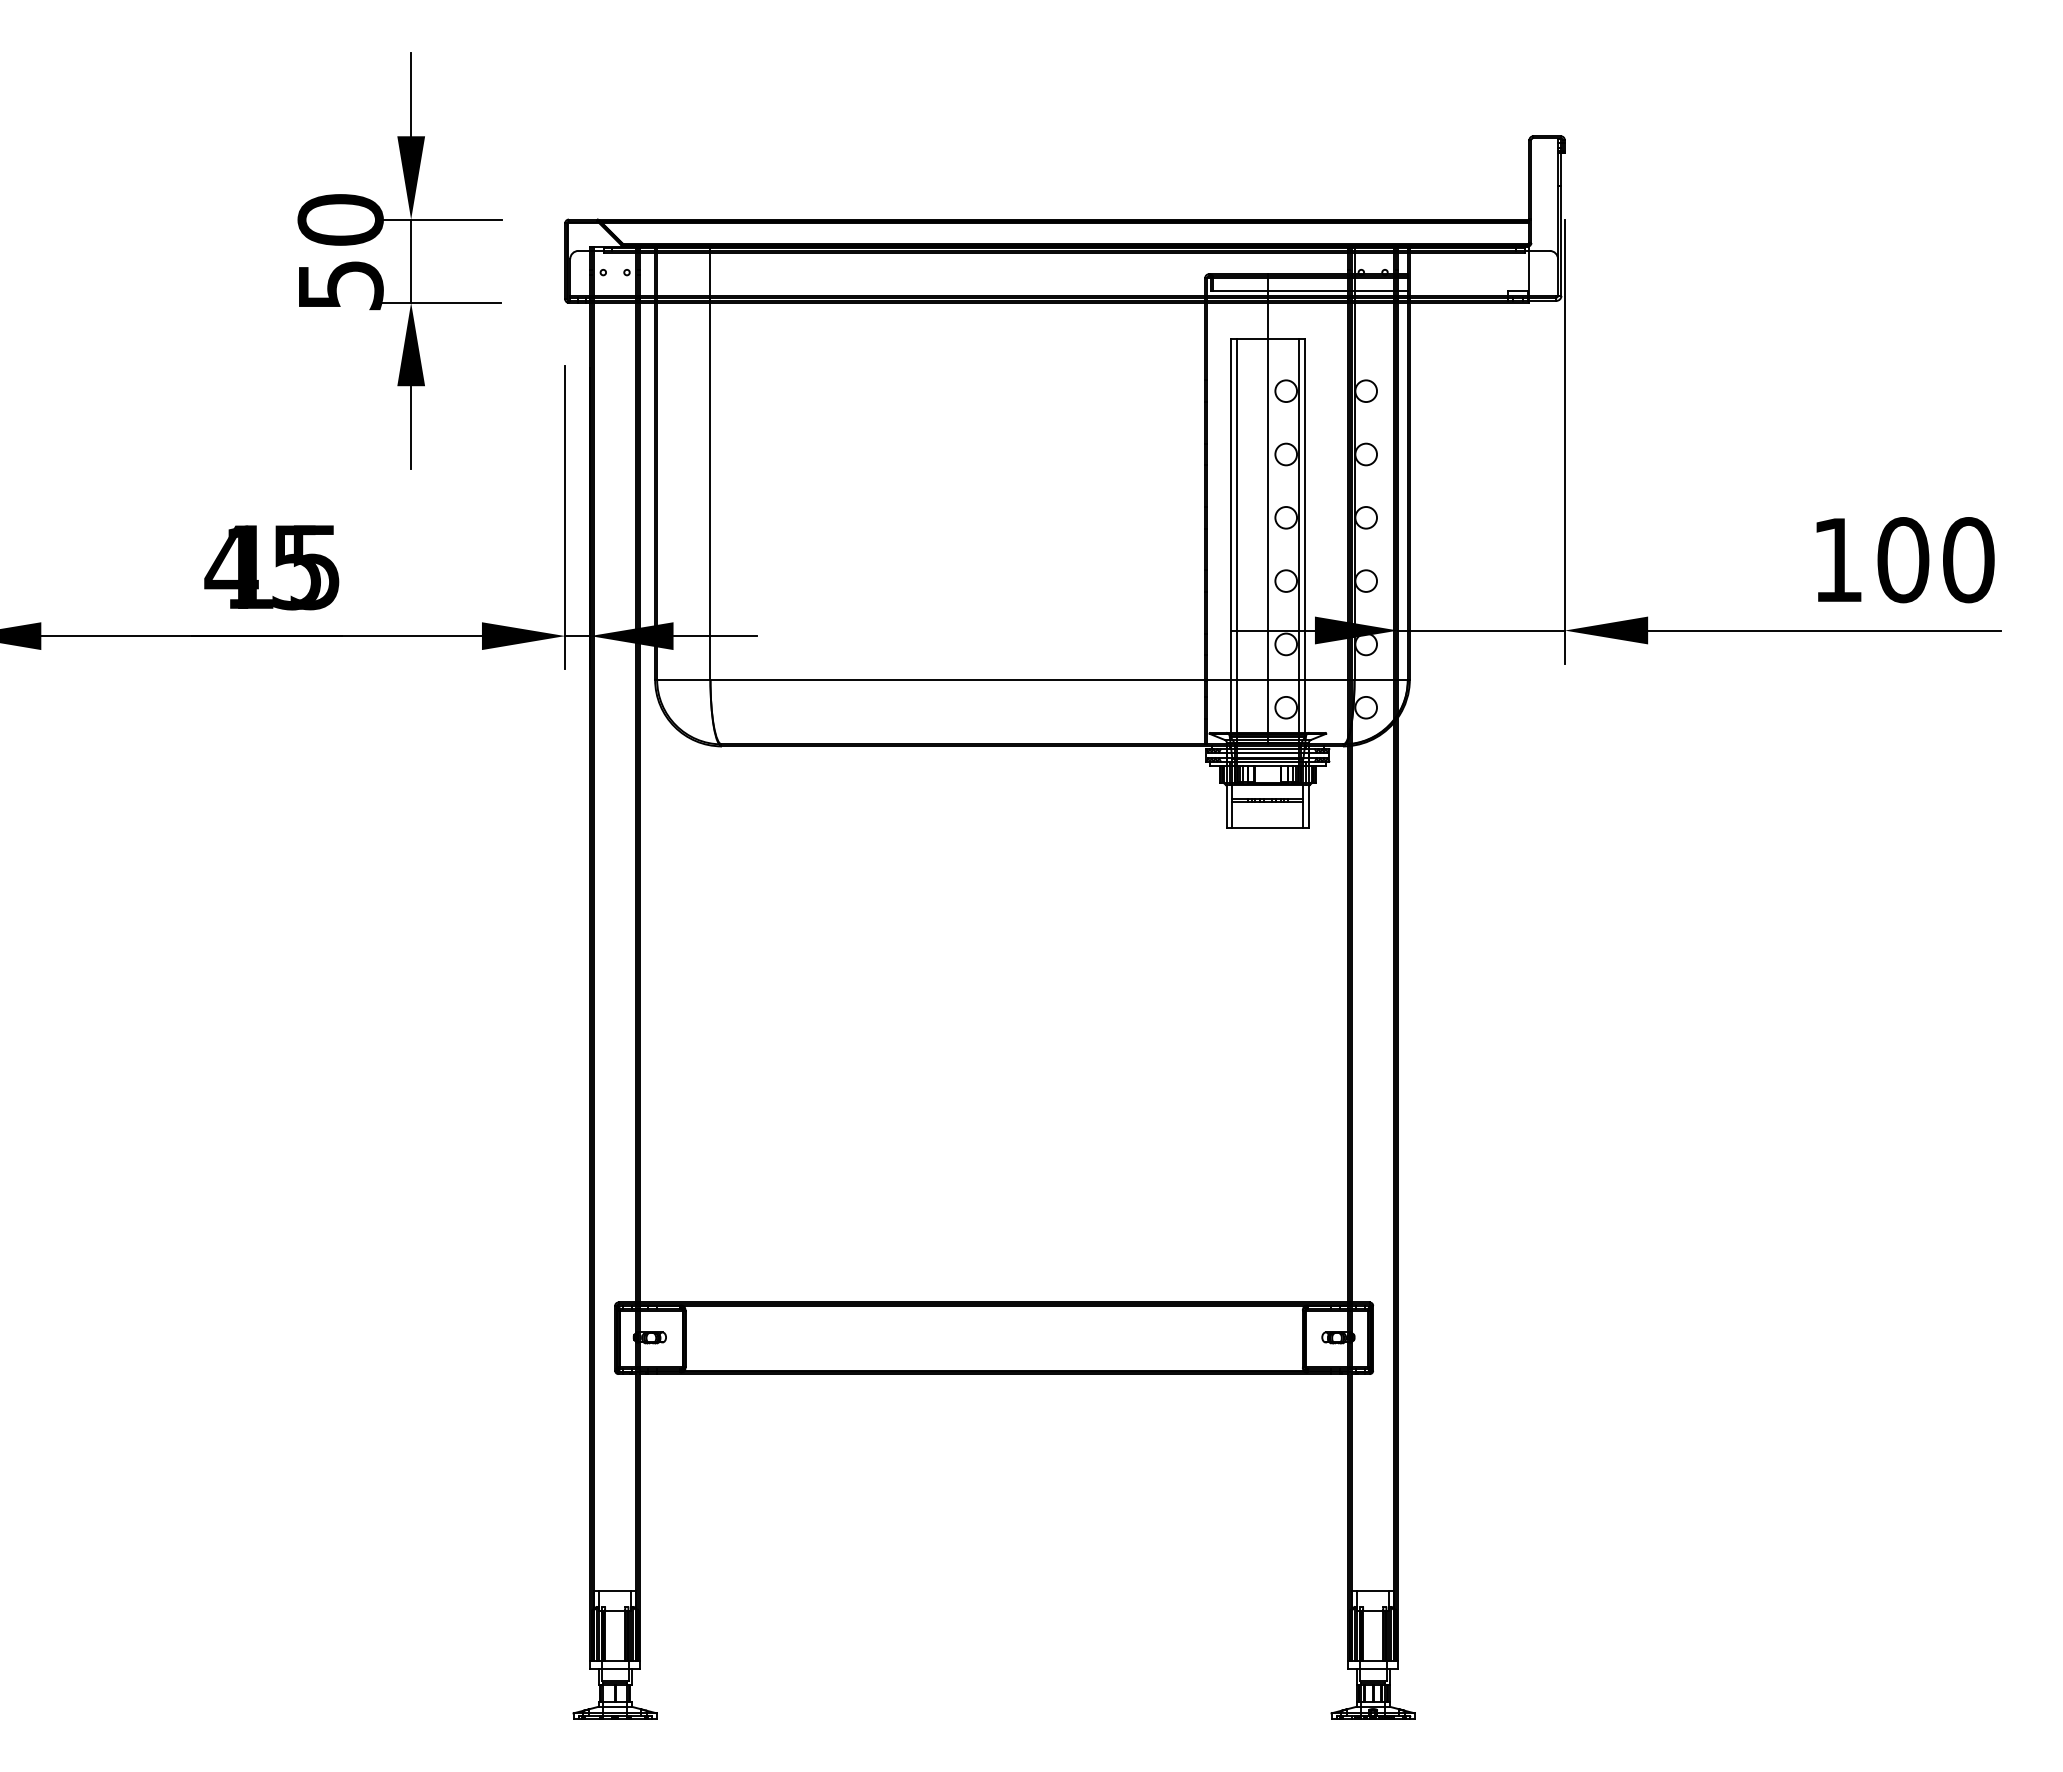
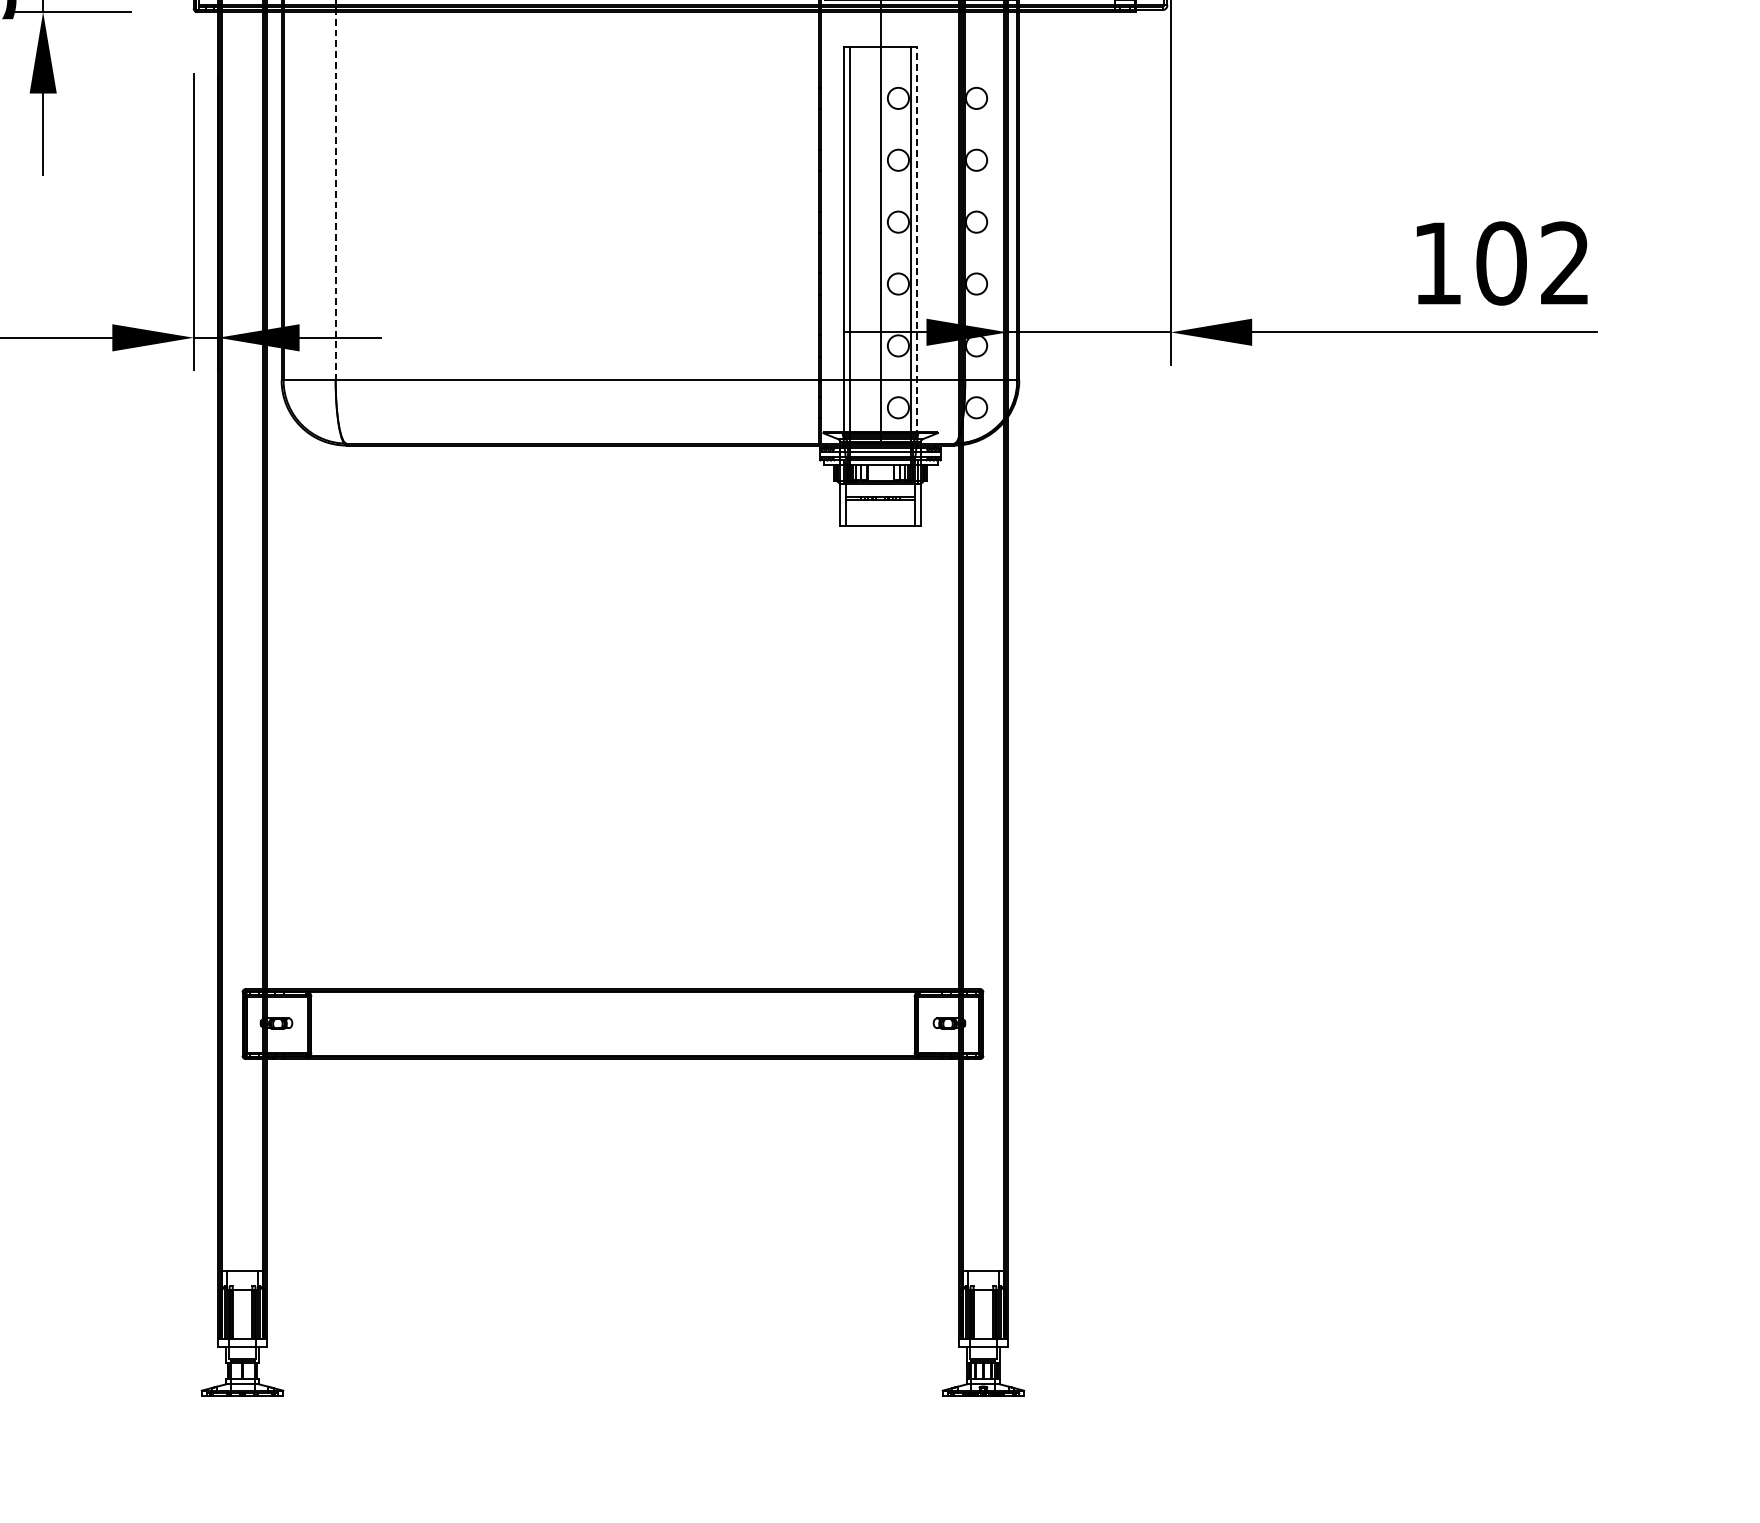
line: (710, 490) -> (335, 195), solid -> dashed
line: (1304, 537) -> (916, 241), solid -> dashed
text: (1968, 560) -> (1565, 263), 100 -> 102

